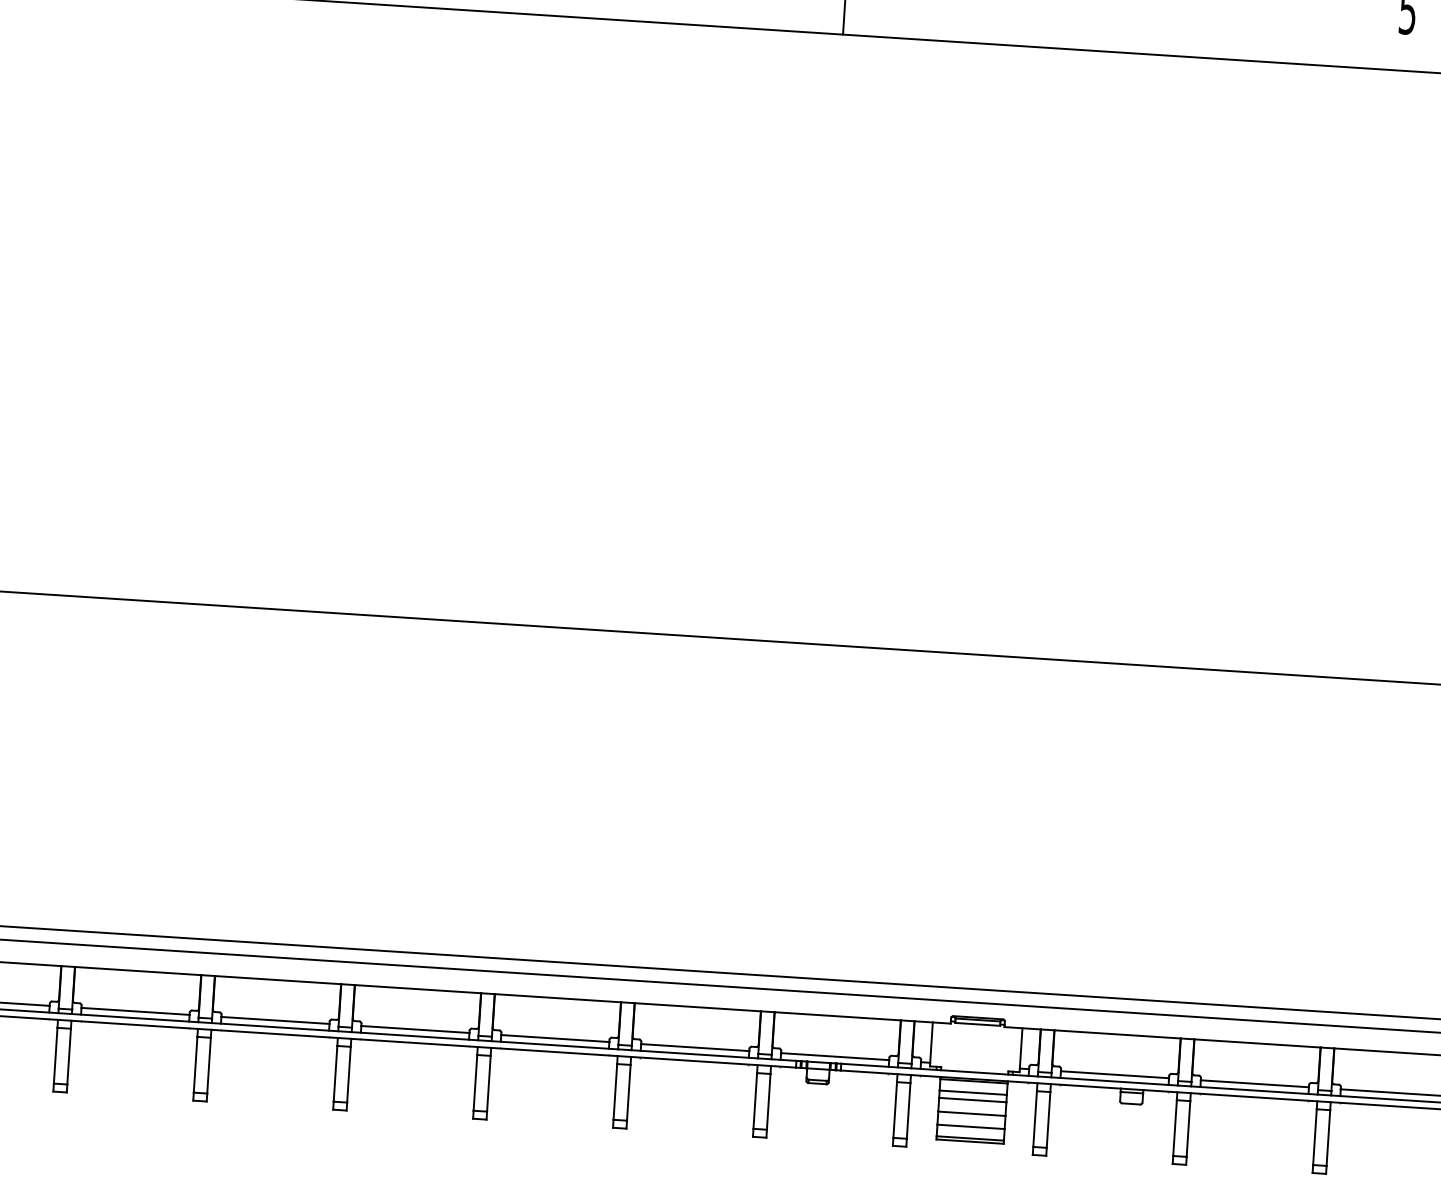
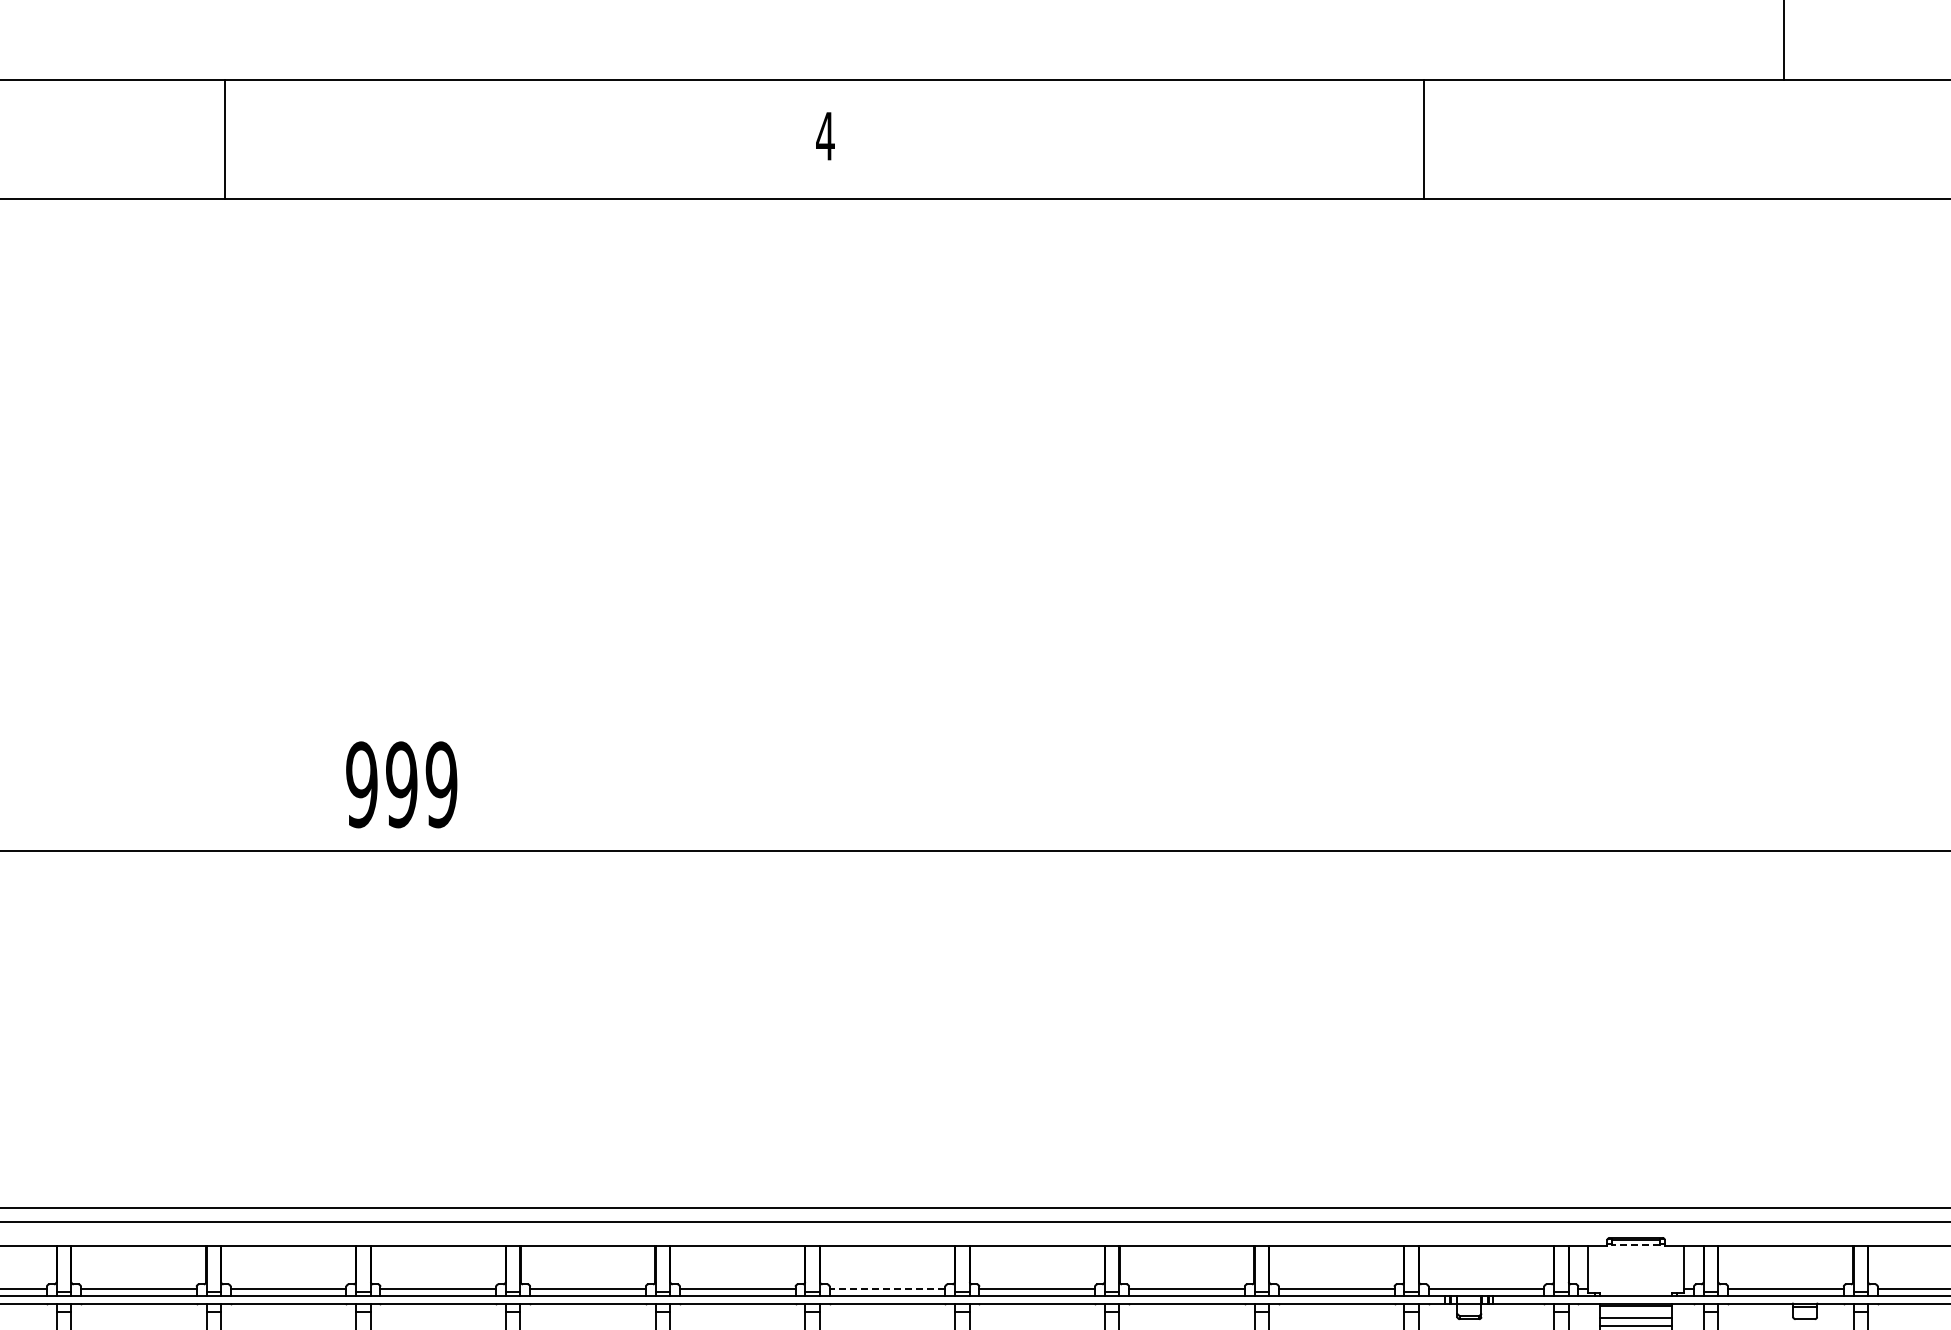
line: (275, 1020) -> (887, 1289), solid -> dashed
line: (978, 1024) -> (1636, 1245), solid -> dashed

